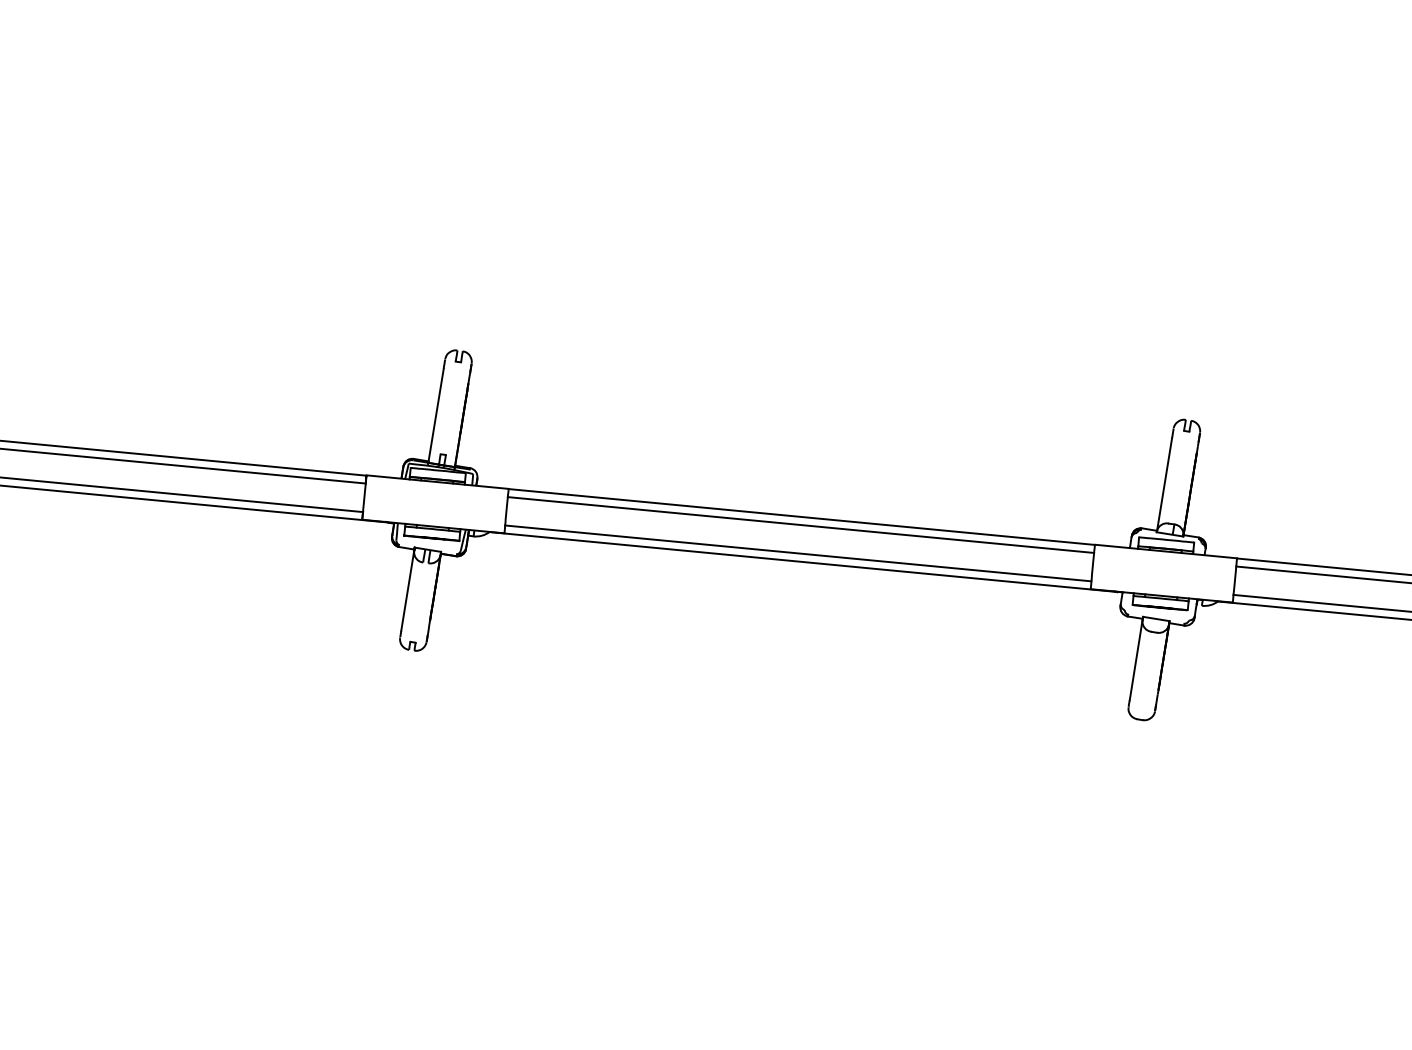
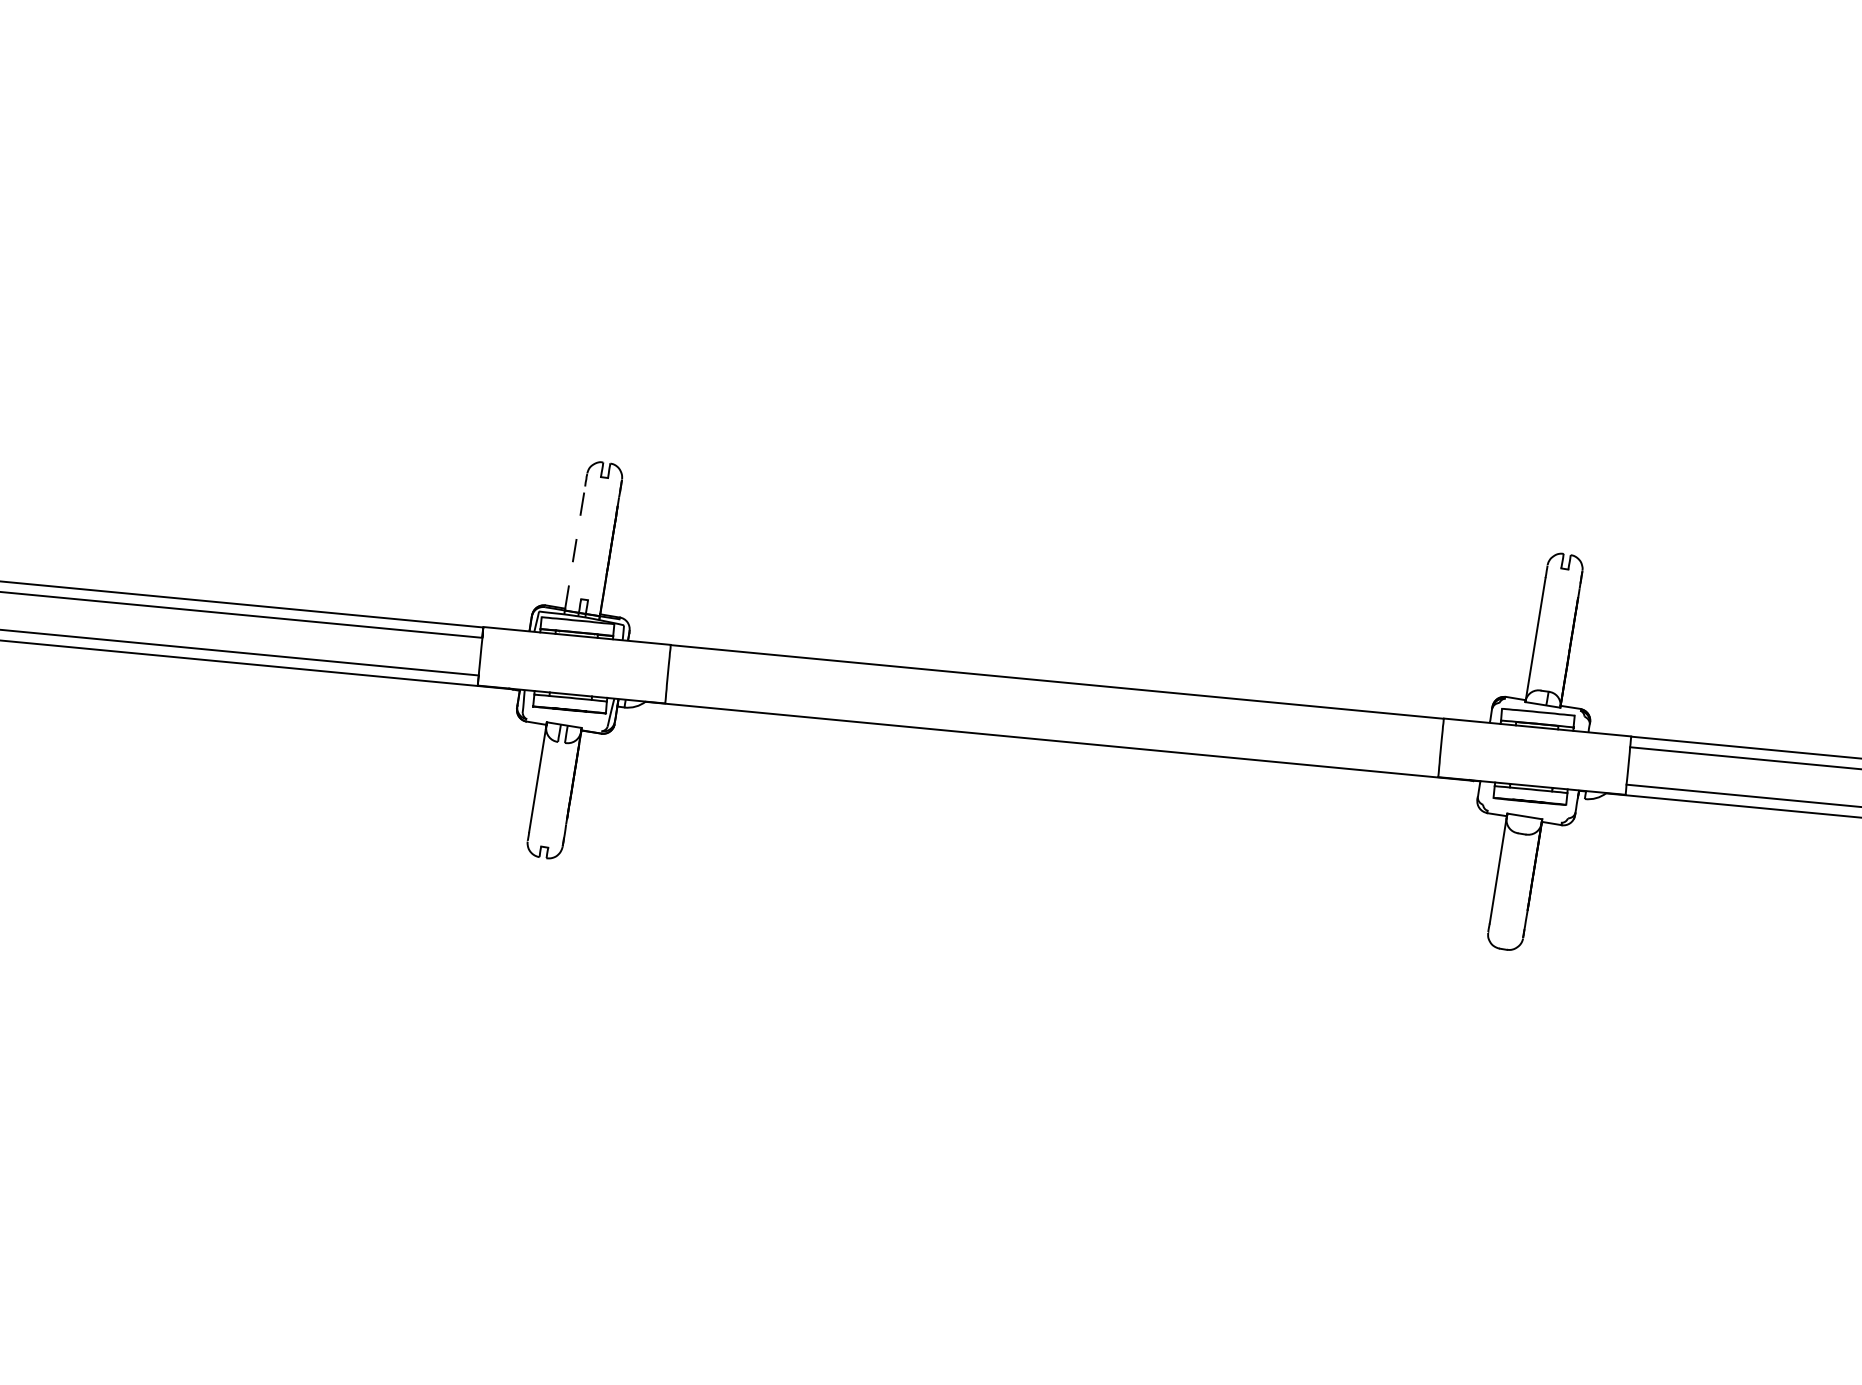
line: (436, 415) -> (575, 547), solid -> dashed
line: (800, 525) -> (1055, 692), removed
line: (798, 553) -> (1052, 729), removed

